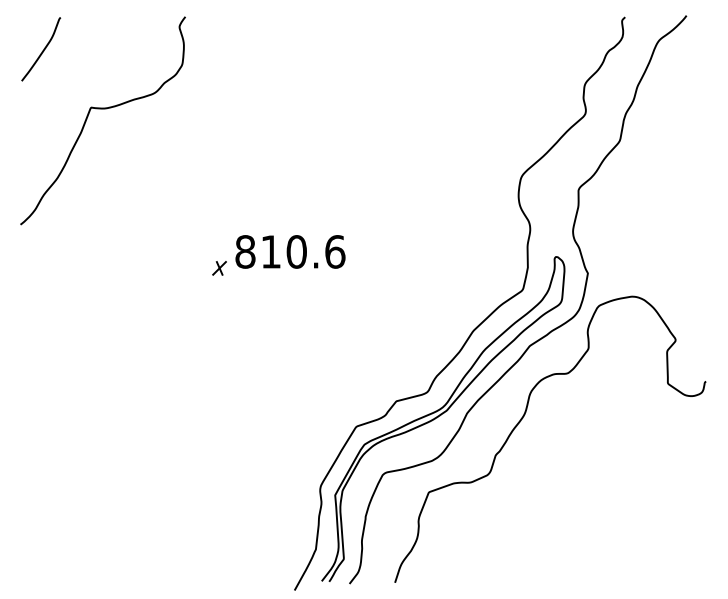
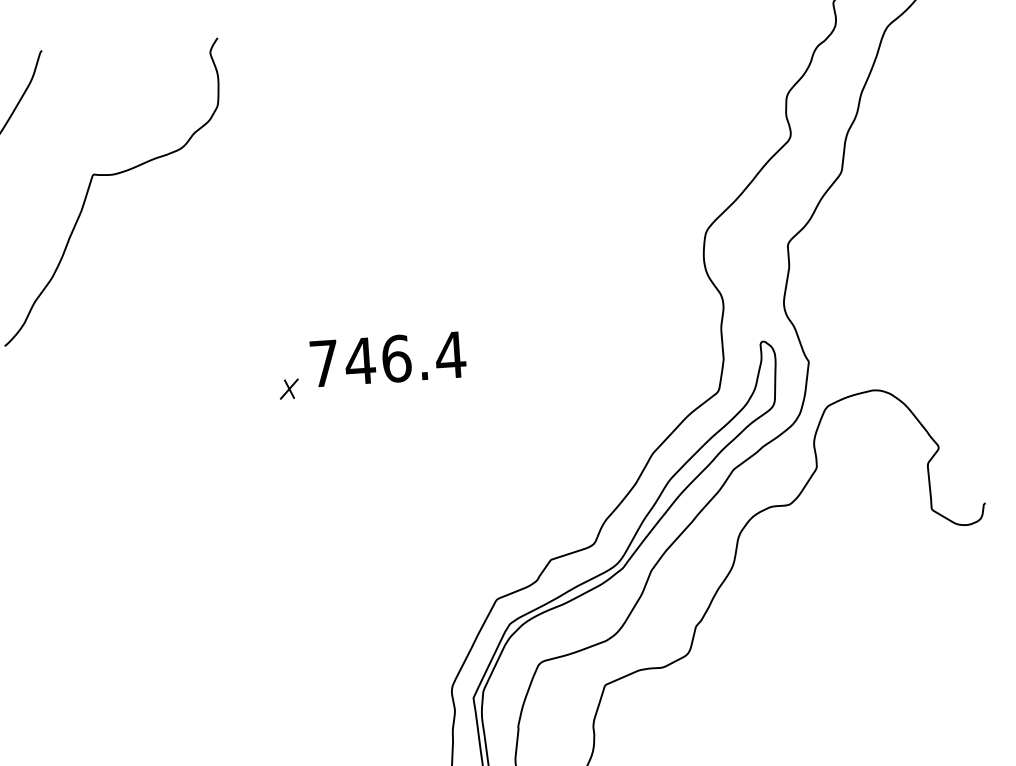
text: (290, 251) -> (387, 358), 810.6 -> 746.4

